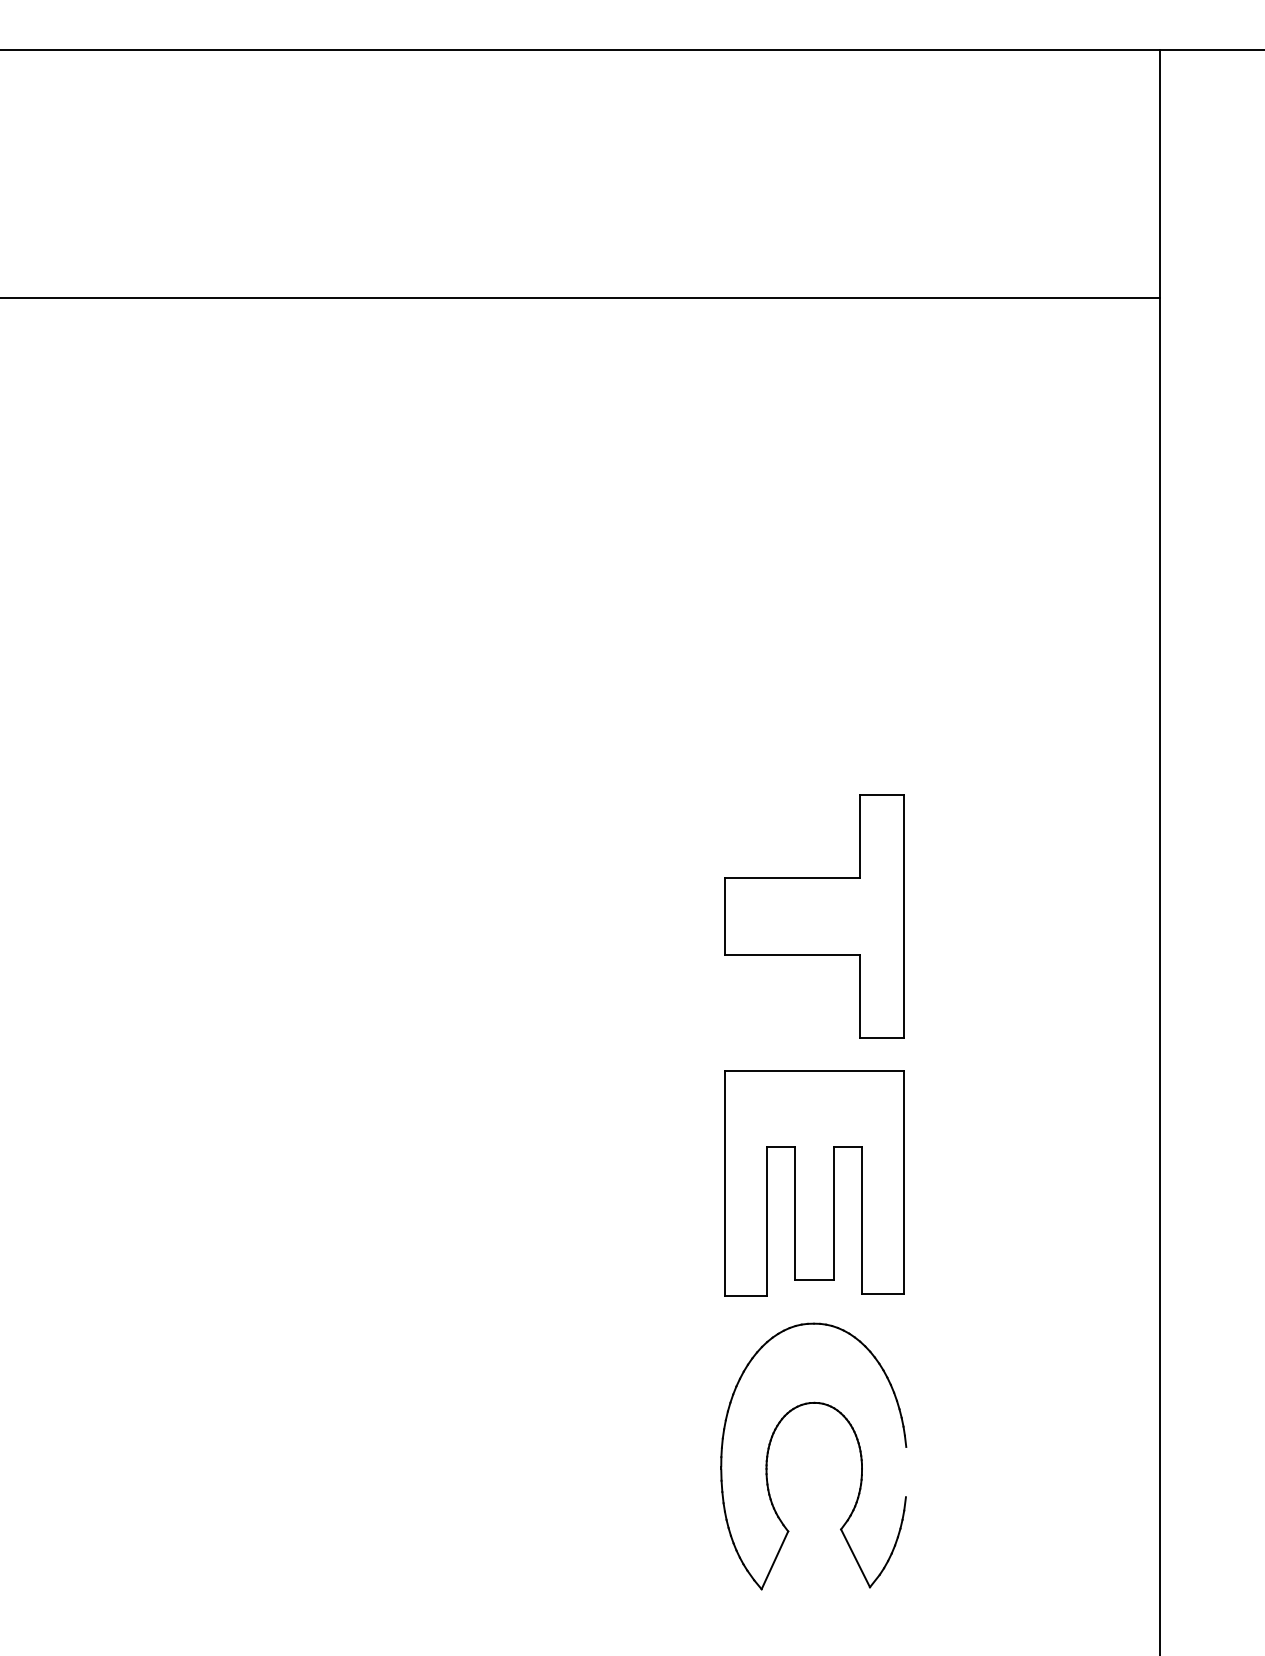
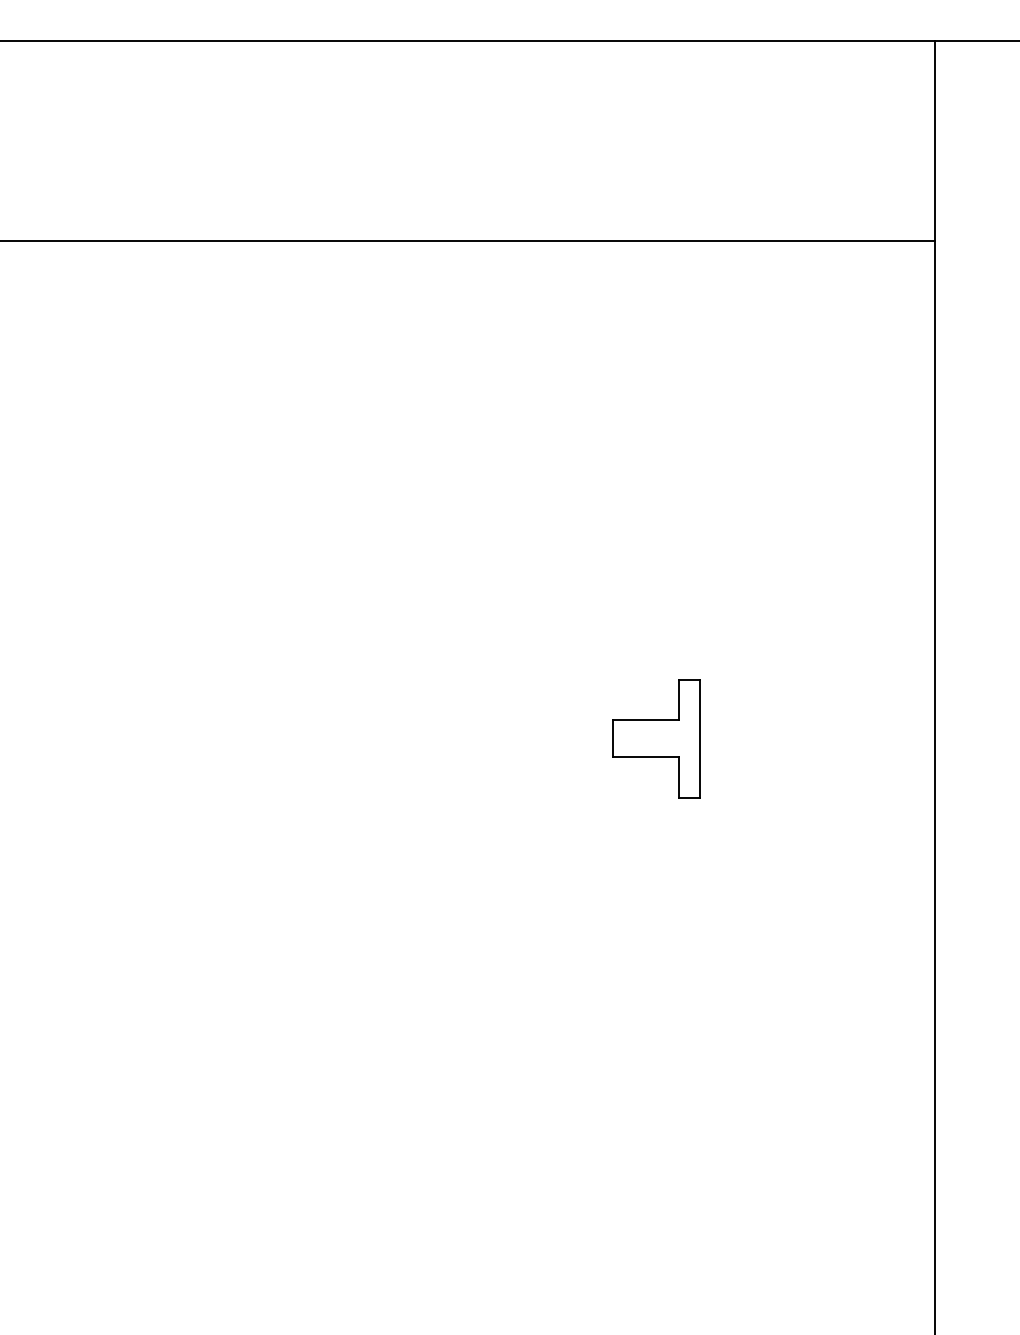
part: (814, 916) -> (656, 738), size x0.6
part: (814, 1184) -> (656, 954), removed
part: (772, 1442) -> (622, 1162), removed

